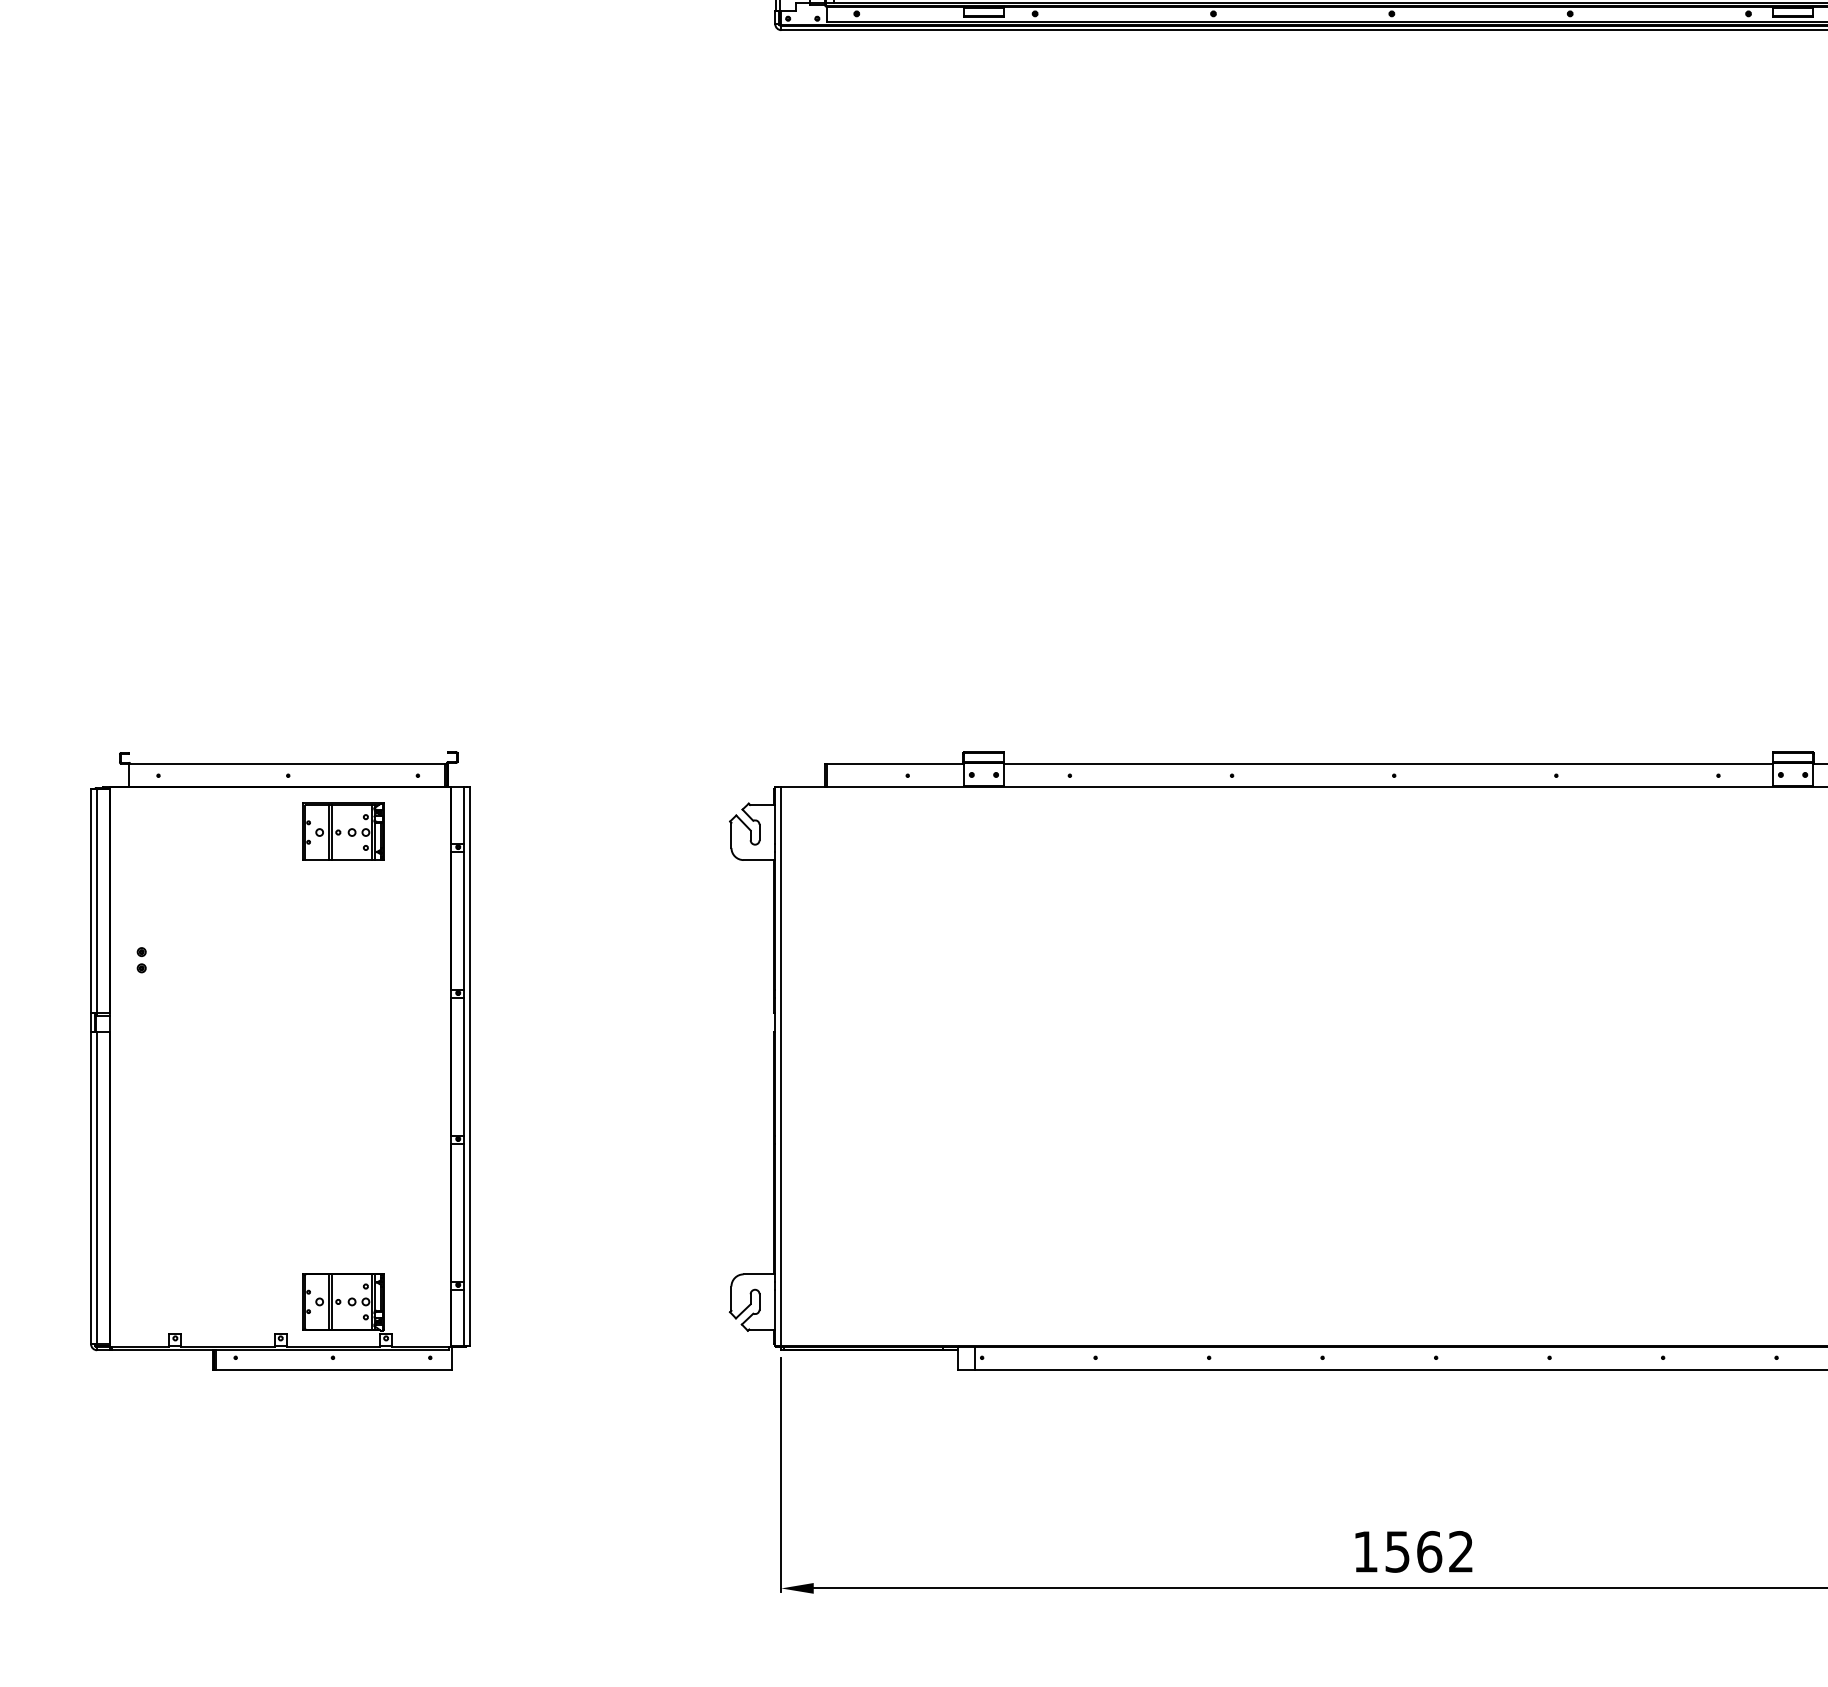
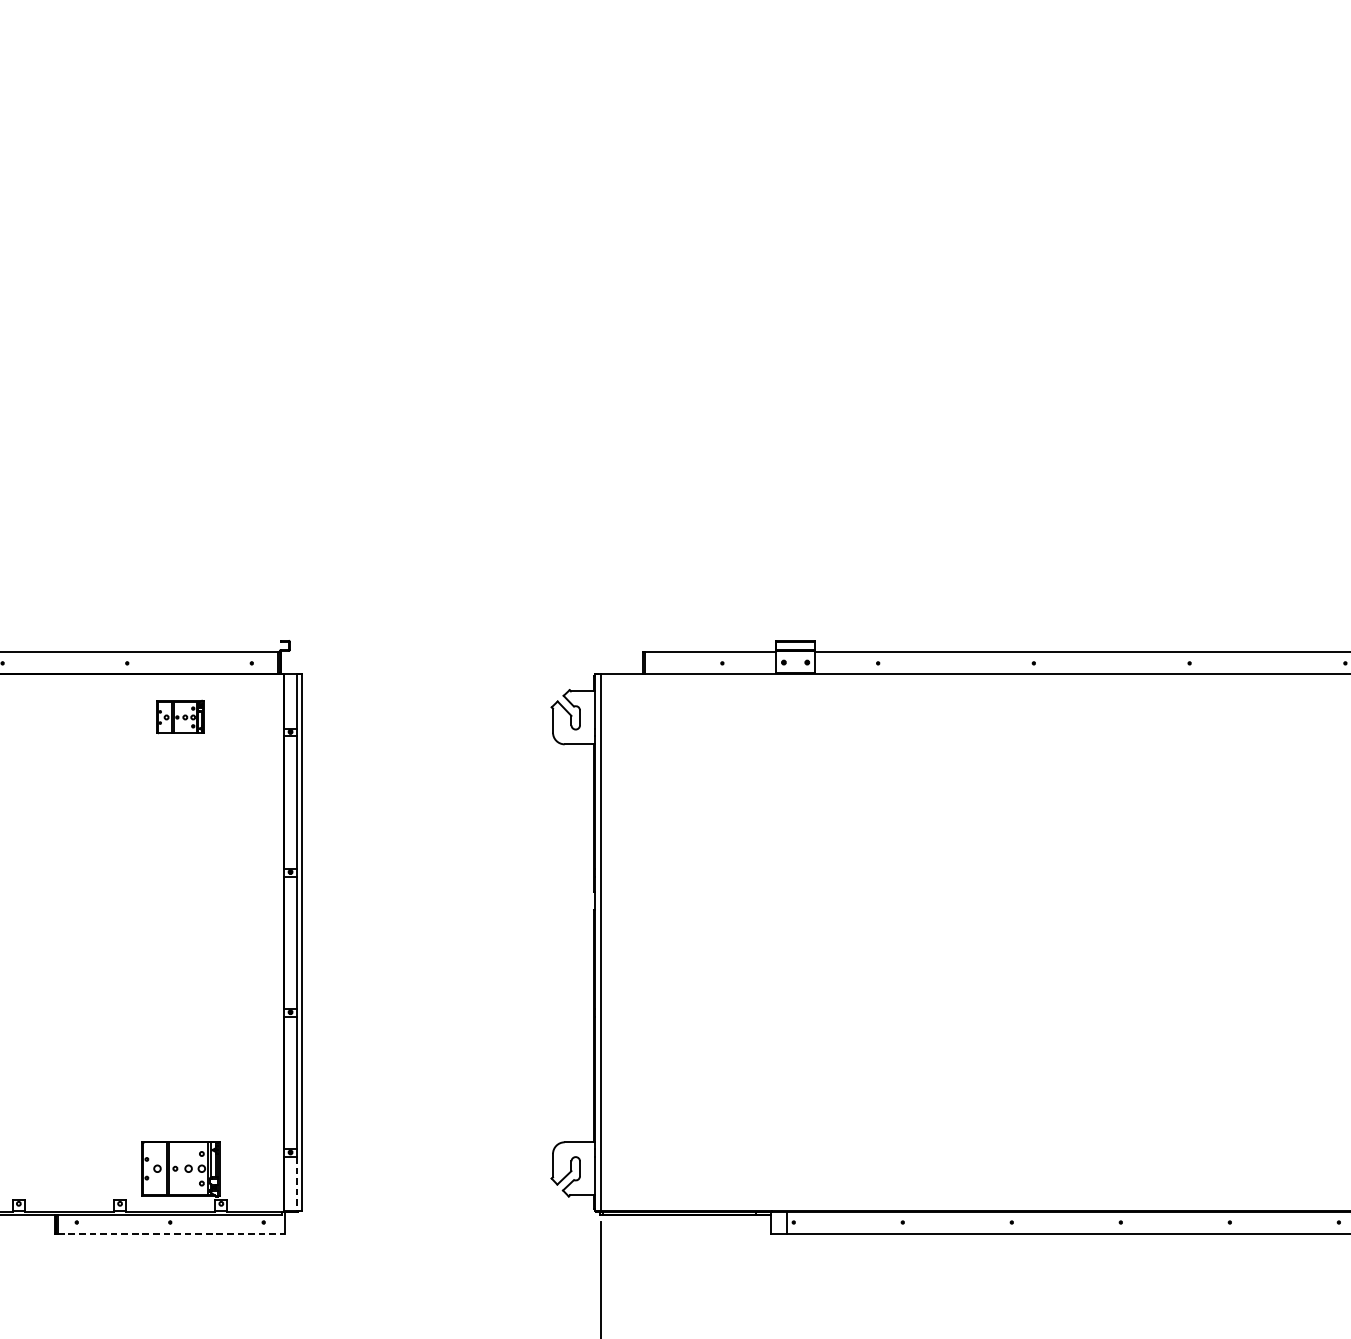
part: (343, 831) -> (180, 716), size x0.6
line: (464, 1318) -> (296, 1184), solid -> dashed
line: (334, 1370) -> (171, 1234), solid -> dashed

